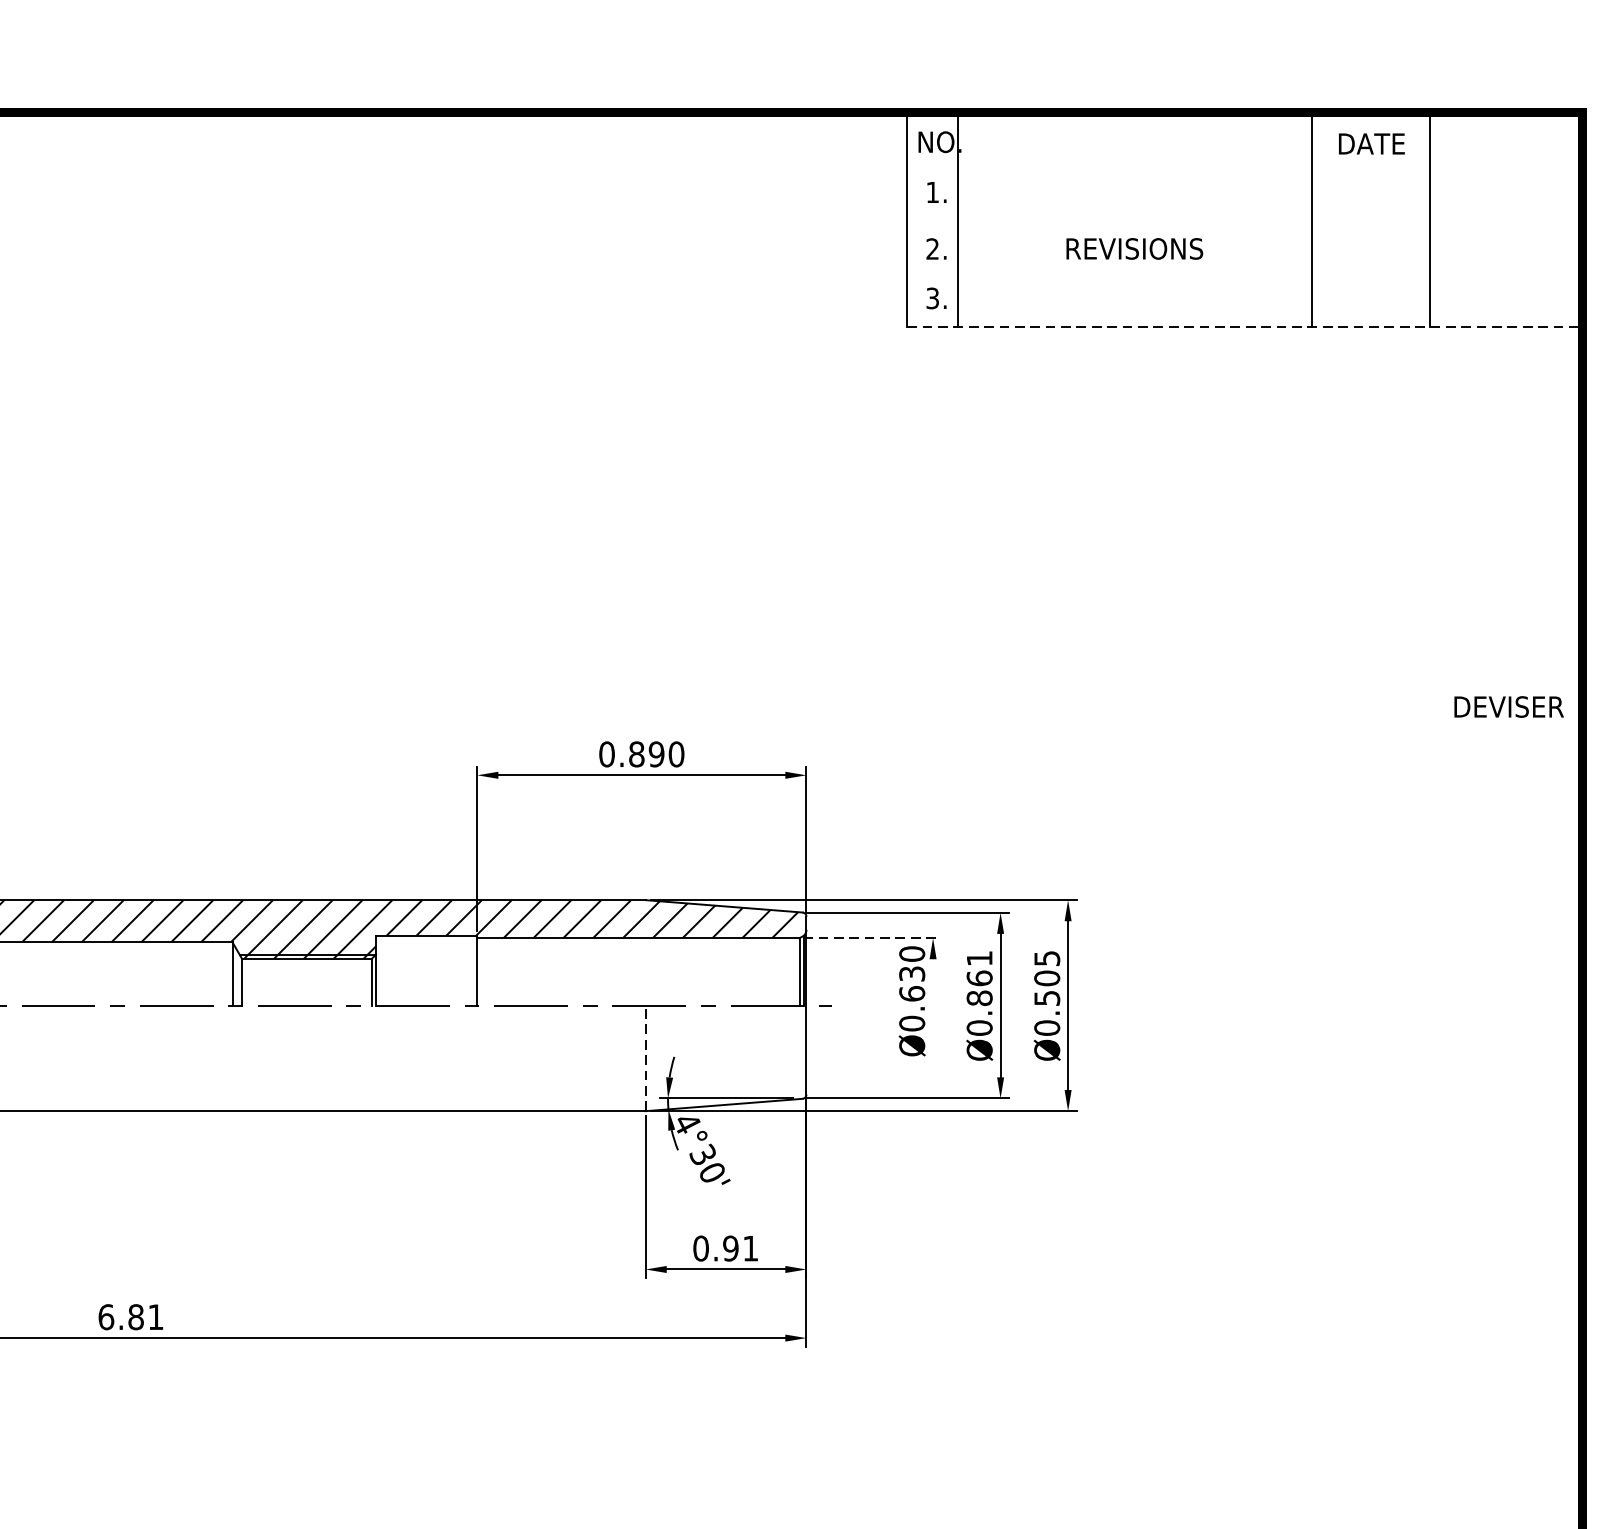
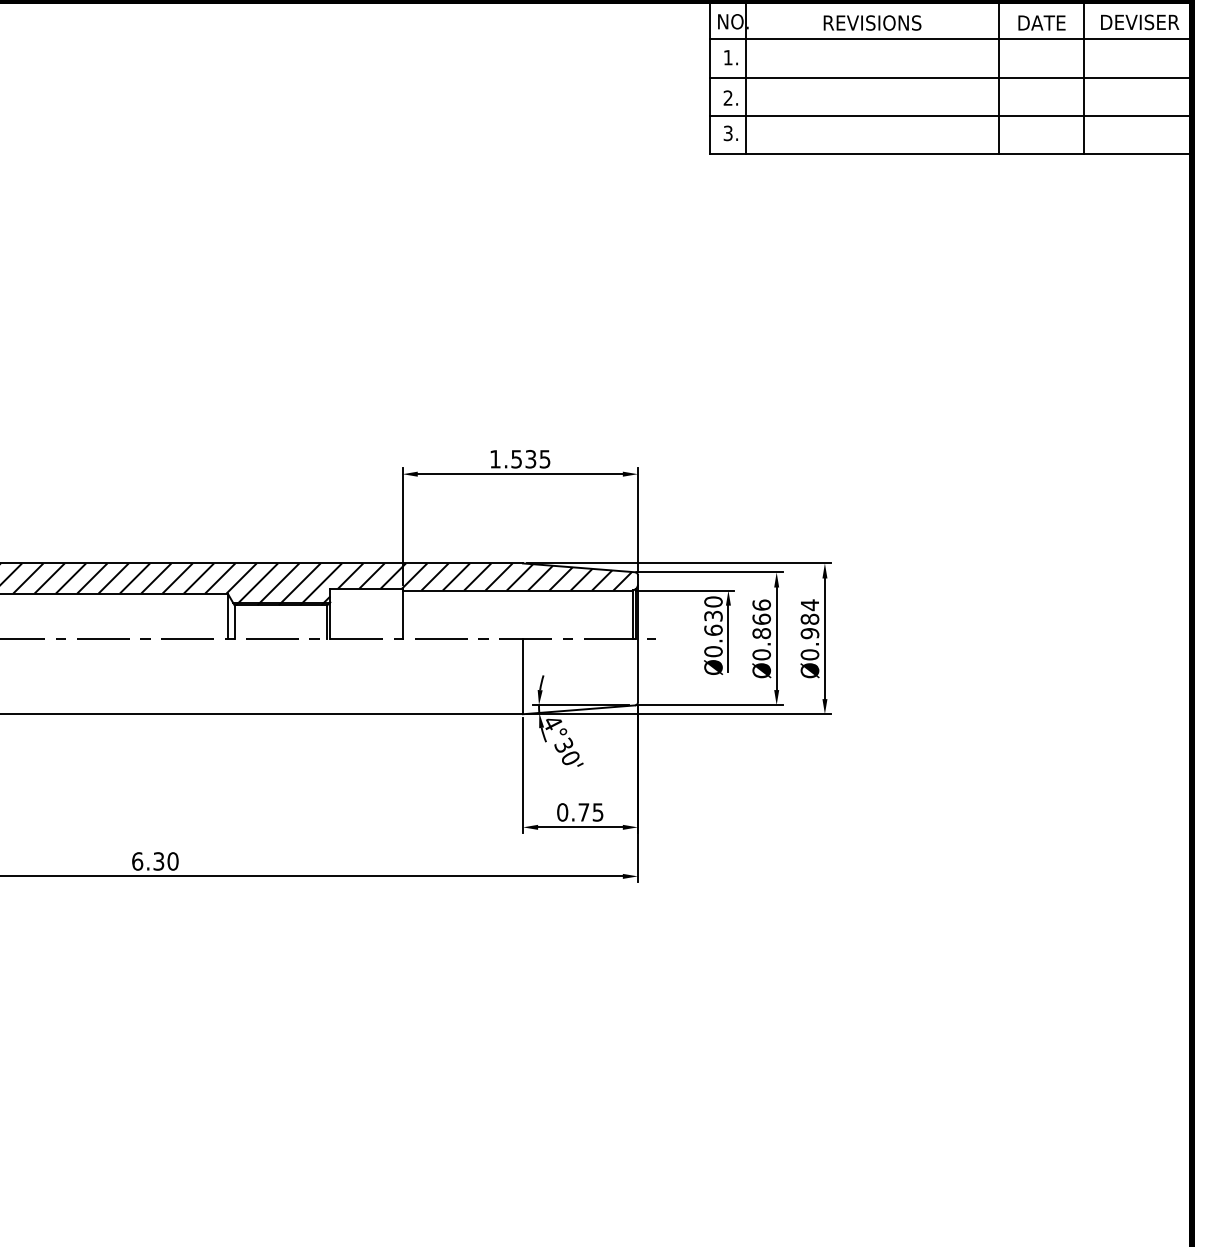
line: (1243, 167) -> (950, 39), added
line: (1243, 220) -> (950, 77), added
text: (1134, 248) -> (872, 22), moved
line: (1243, 274) -> (950, 116), added
line: (1245, 326) -> (951, 153), dashed -> solid
text: (1509, 707) -> (1140, 22), moved
text: (640, 754) -> (519, 459), 0.890 -> 1.535
line: (873, 938) -> (685, 590), dashed -> solid
text: (979, 957) -> (761, 604), Ø0.861 -> Ø0.866
text: (1046, 978) -> (809, 619), Ø0.505 -> Ø0.984
line: (933, 1005) -> (728, 638), added
line: (644, 1058) -> (522, 676), dashed -> solid
text: (740, 1248) -> (590, 812), 0.91 -> 0.75
text: (145, 1317) -> (165, 861), 6.81 -> 6.30

